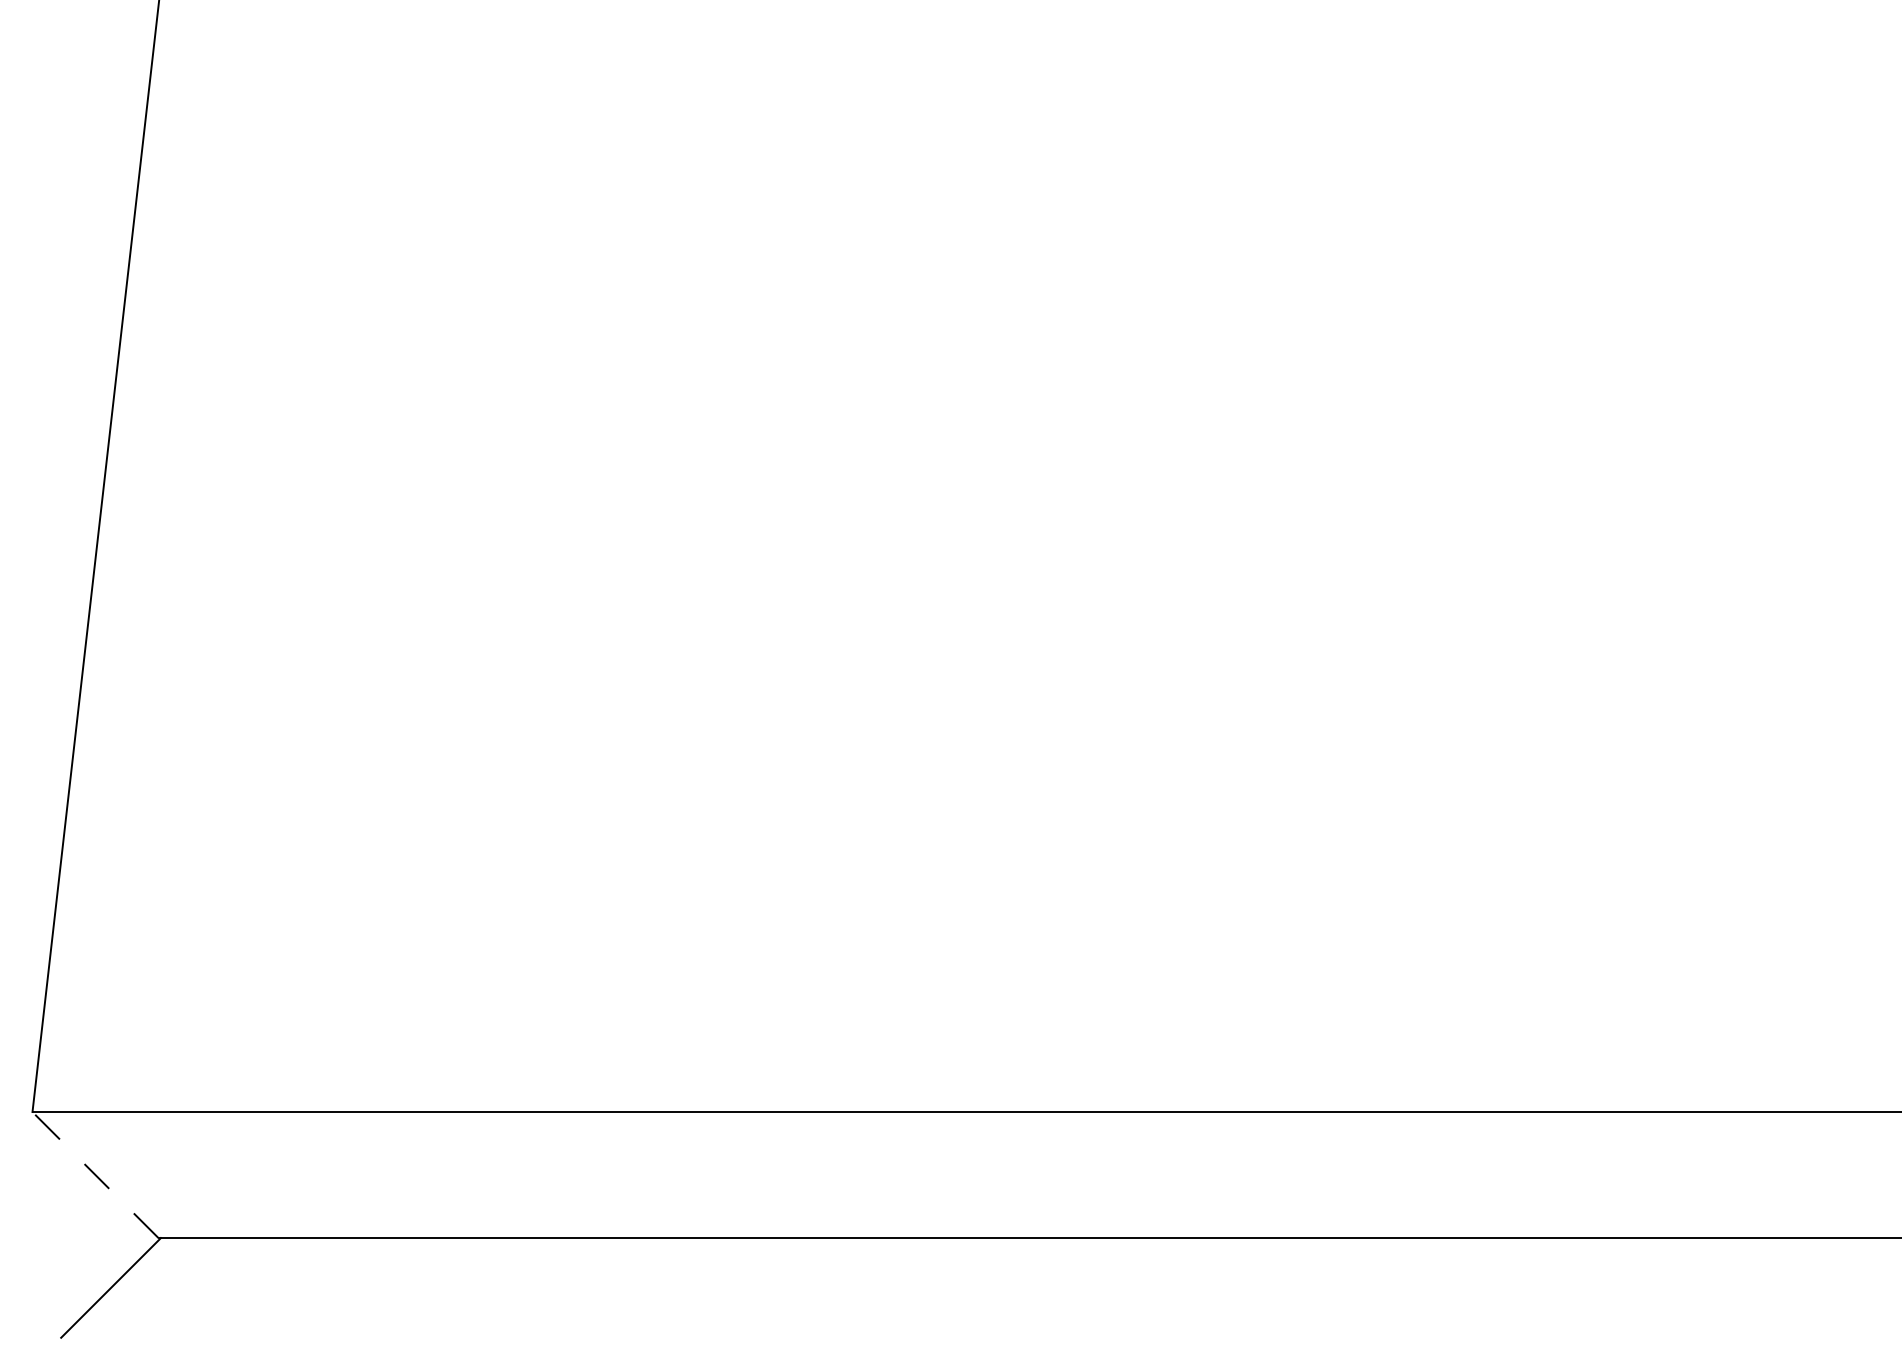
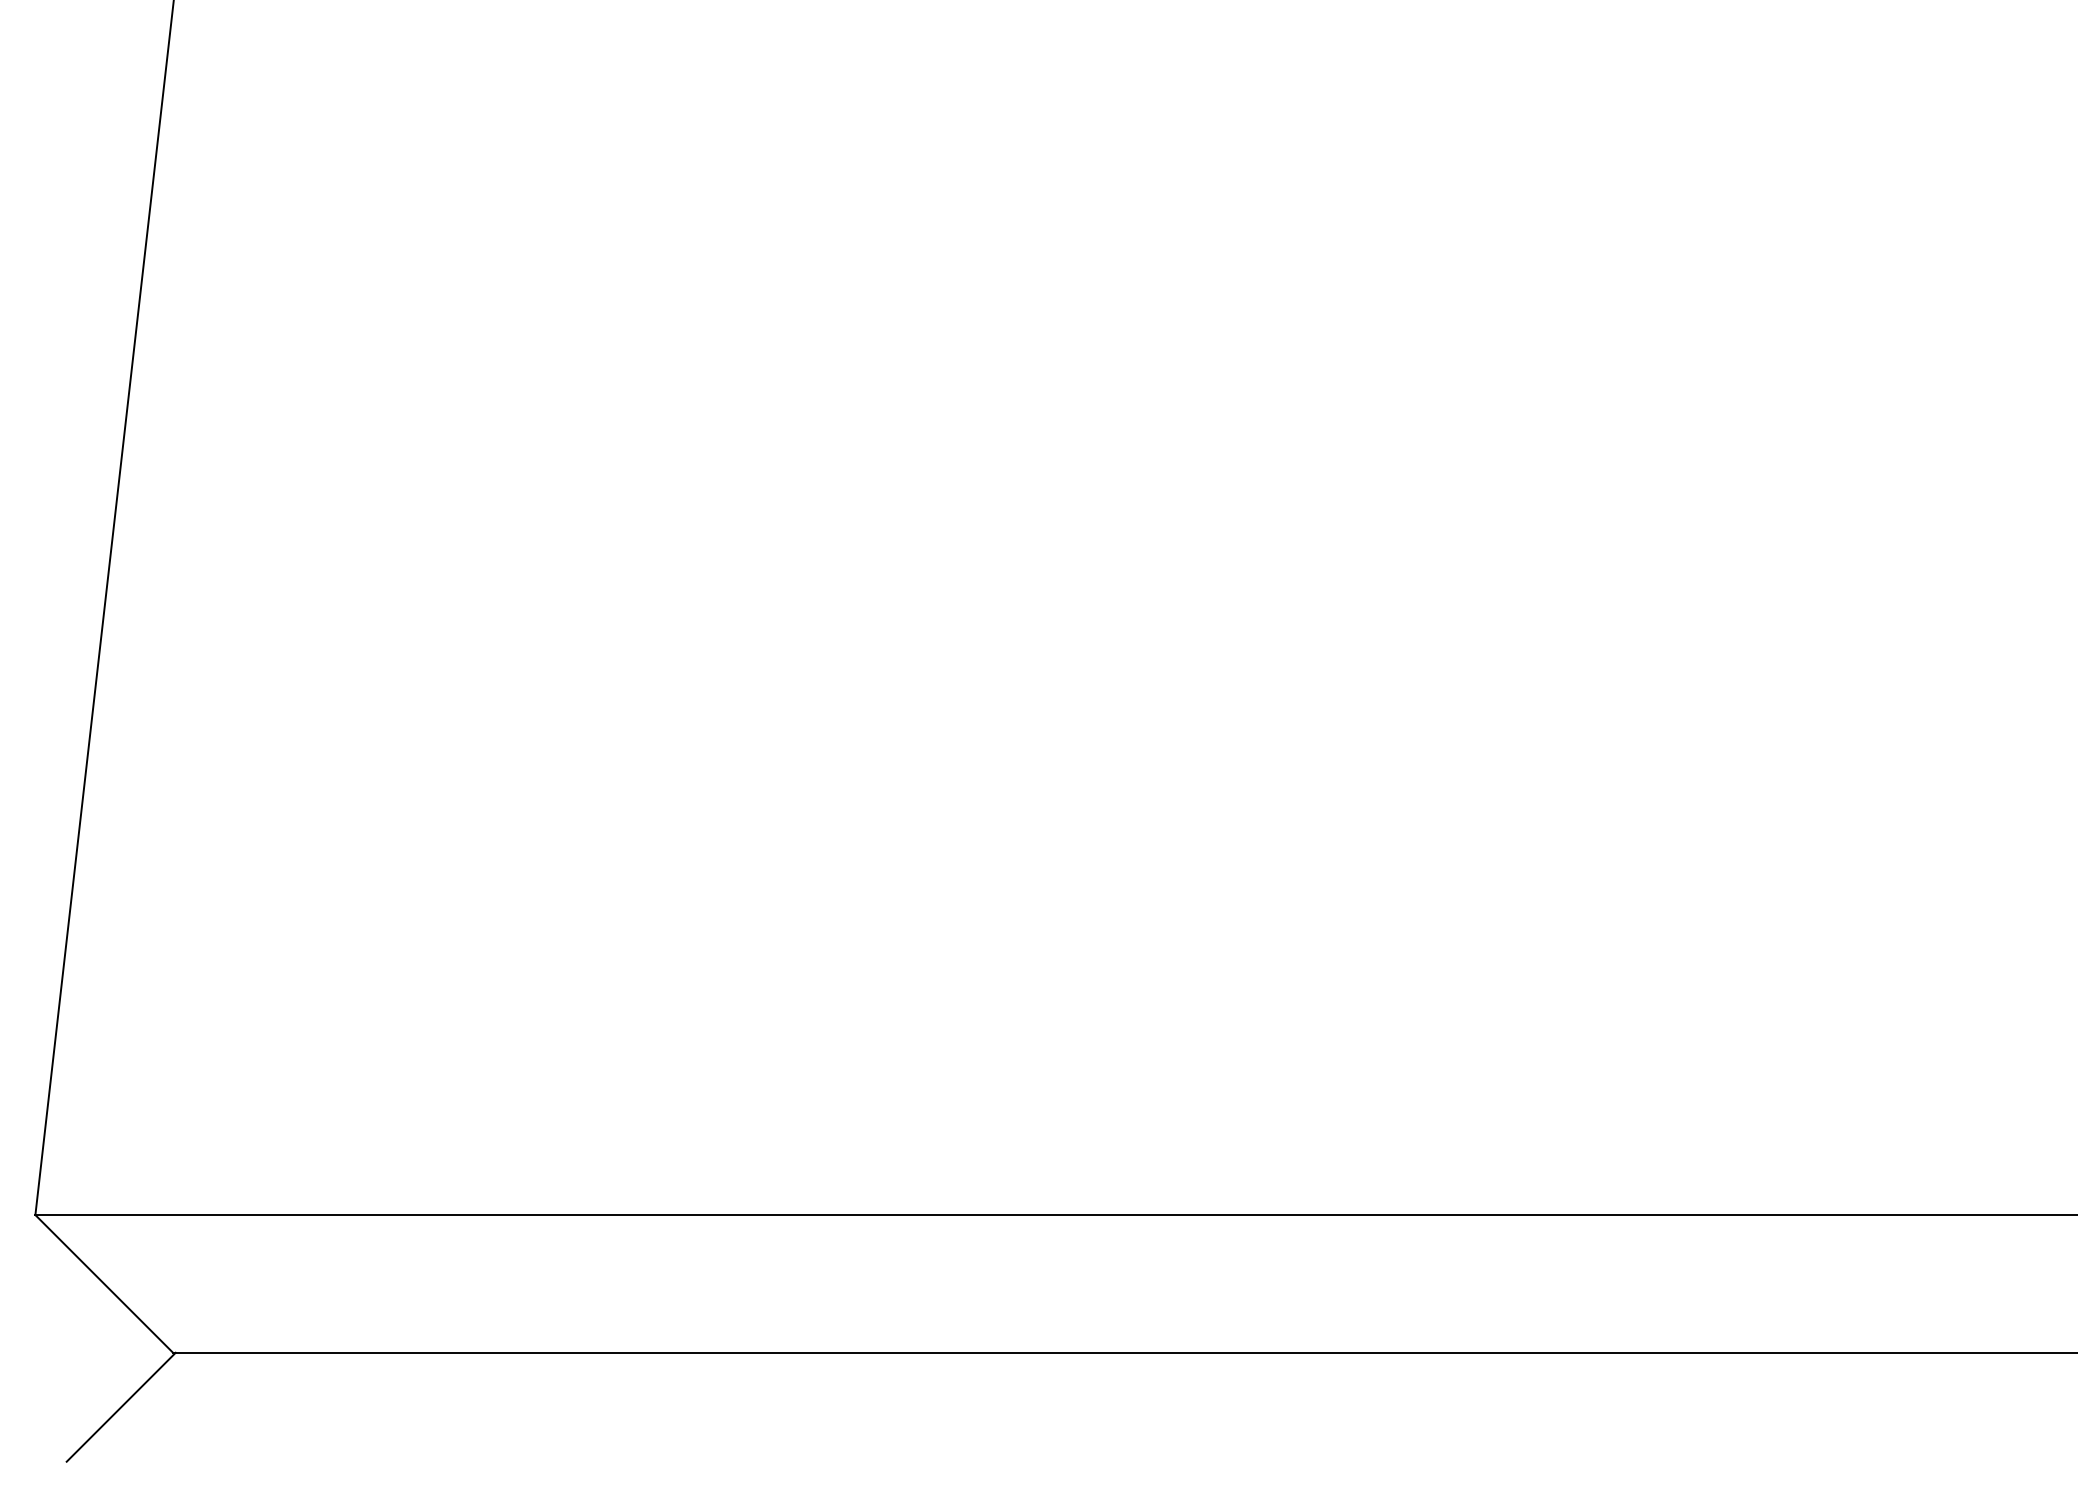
line: (94, 1174) -> (103, 1283), dashed -> solid

